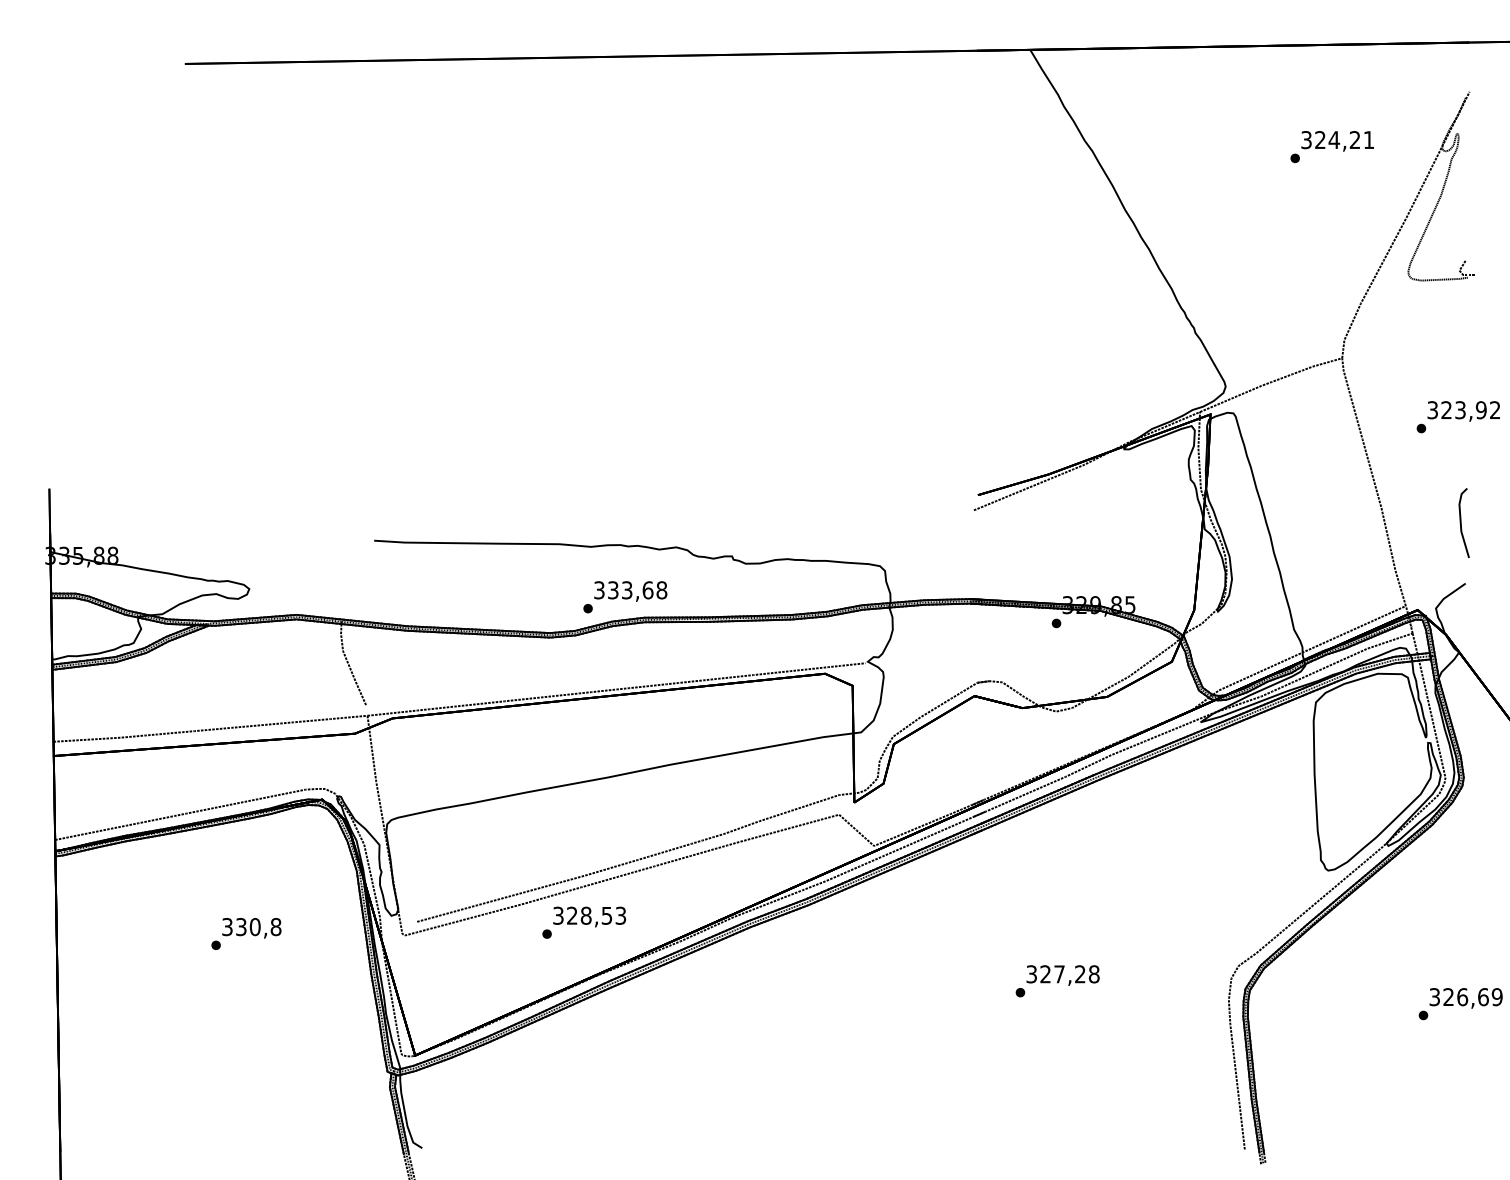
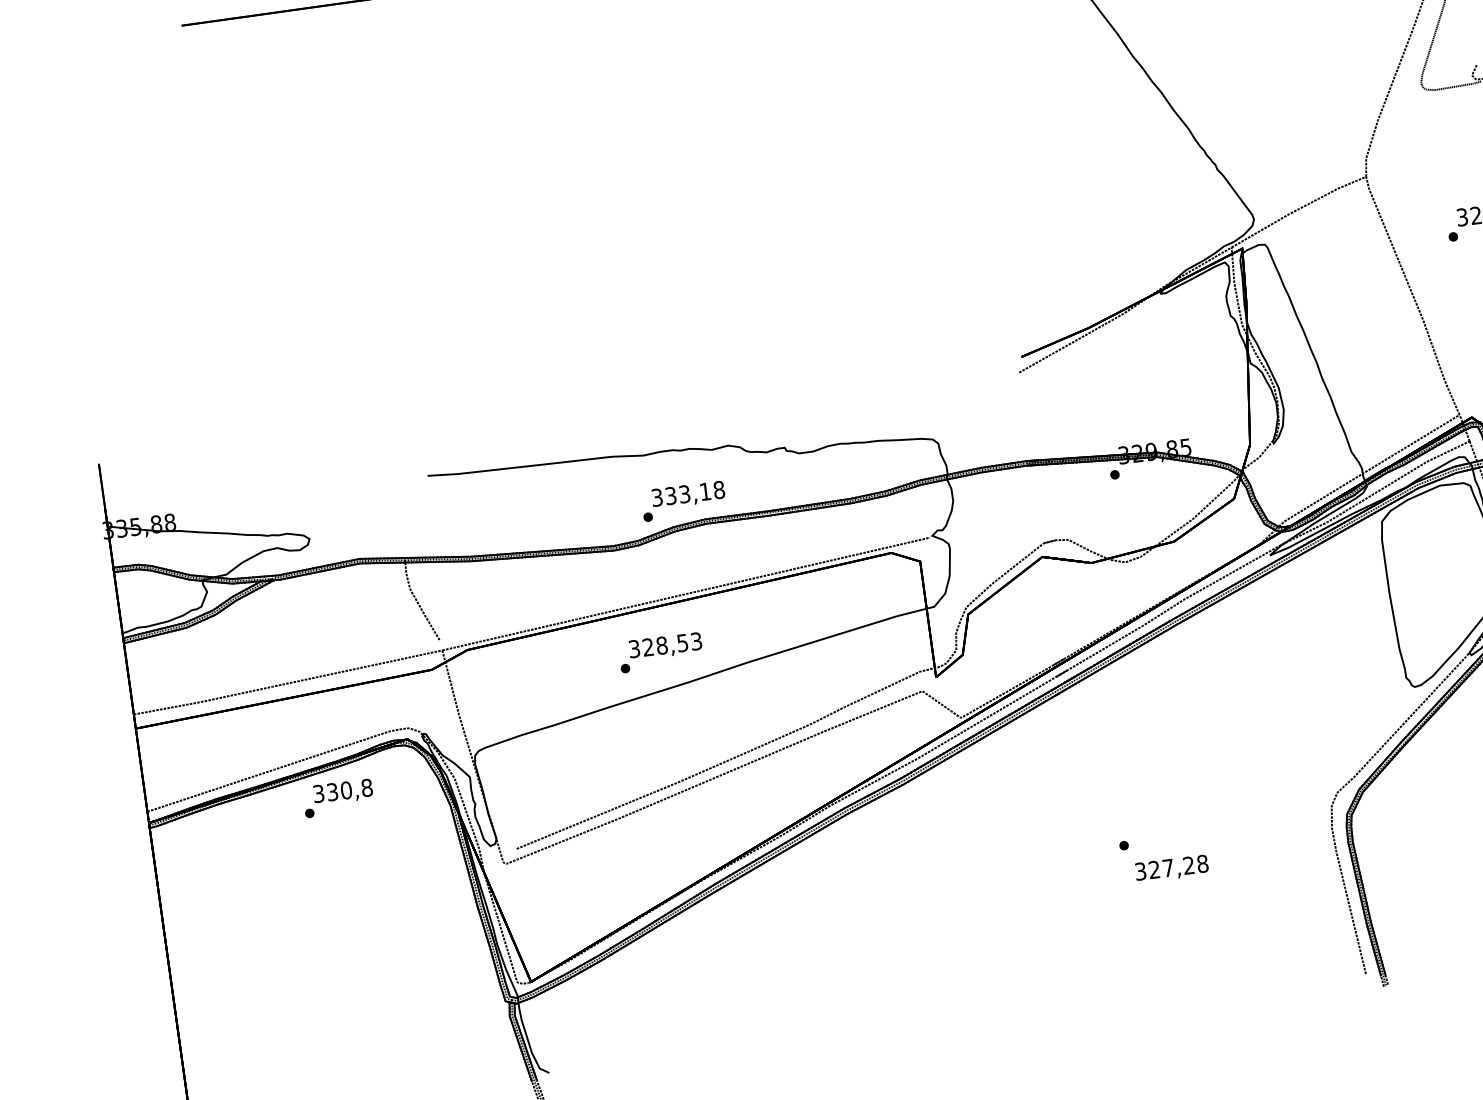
text: (647, 590) -> (704, 491), 333,68 -> 333,18
text: (584, 922) -> (661, 652), moved
text: (246, 933) -> (338, 797), moved
text: (1062, 975) -> (1171, 868), moved

